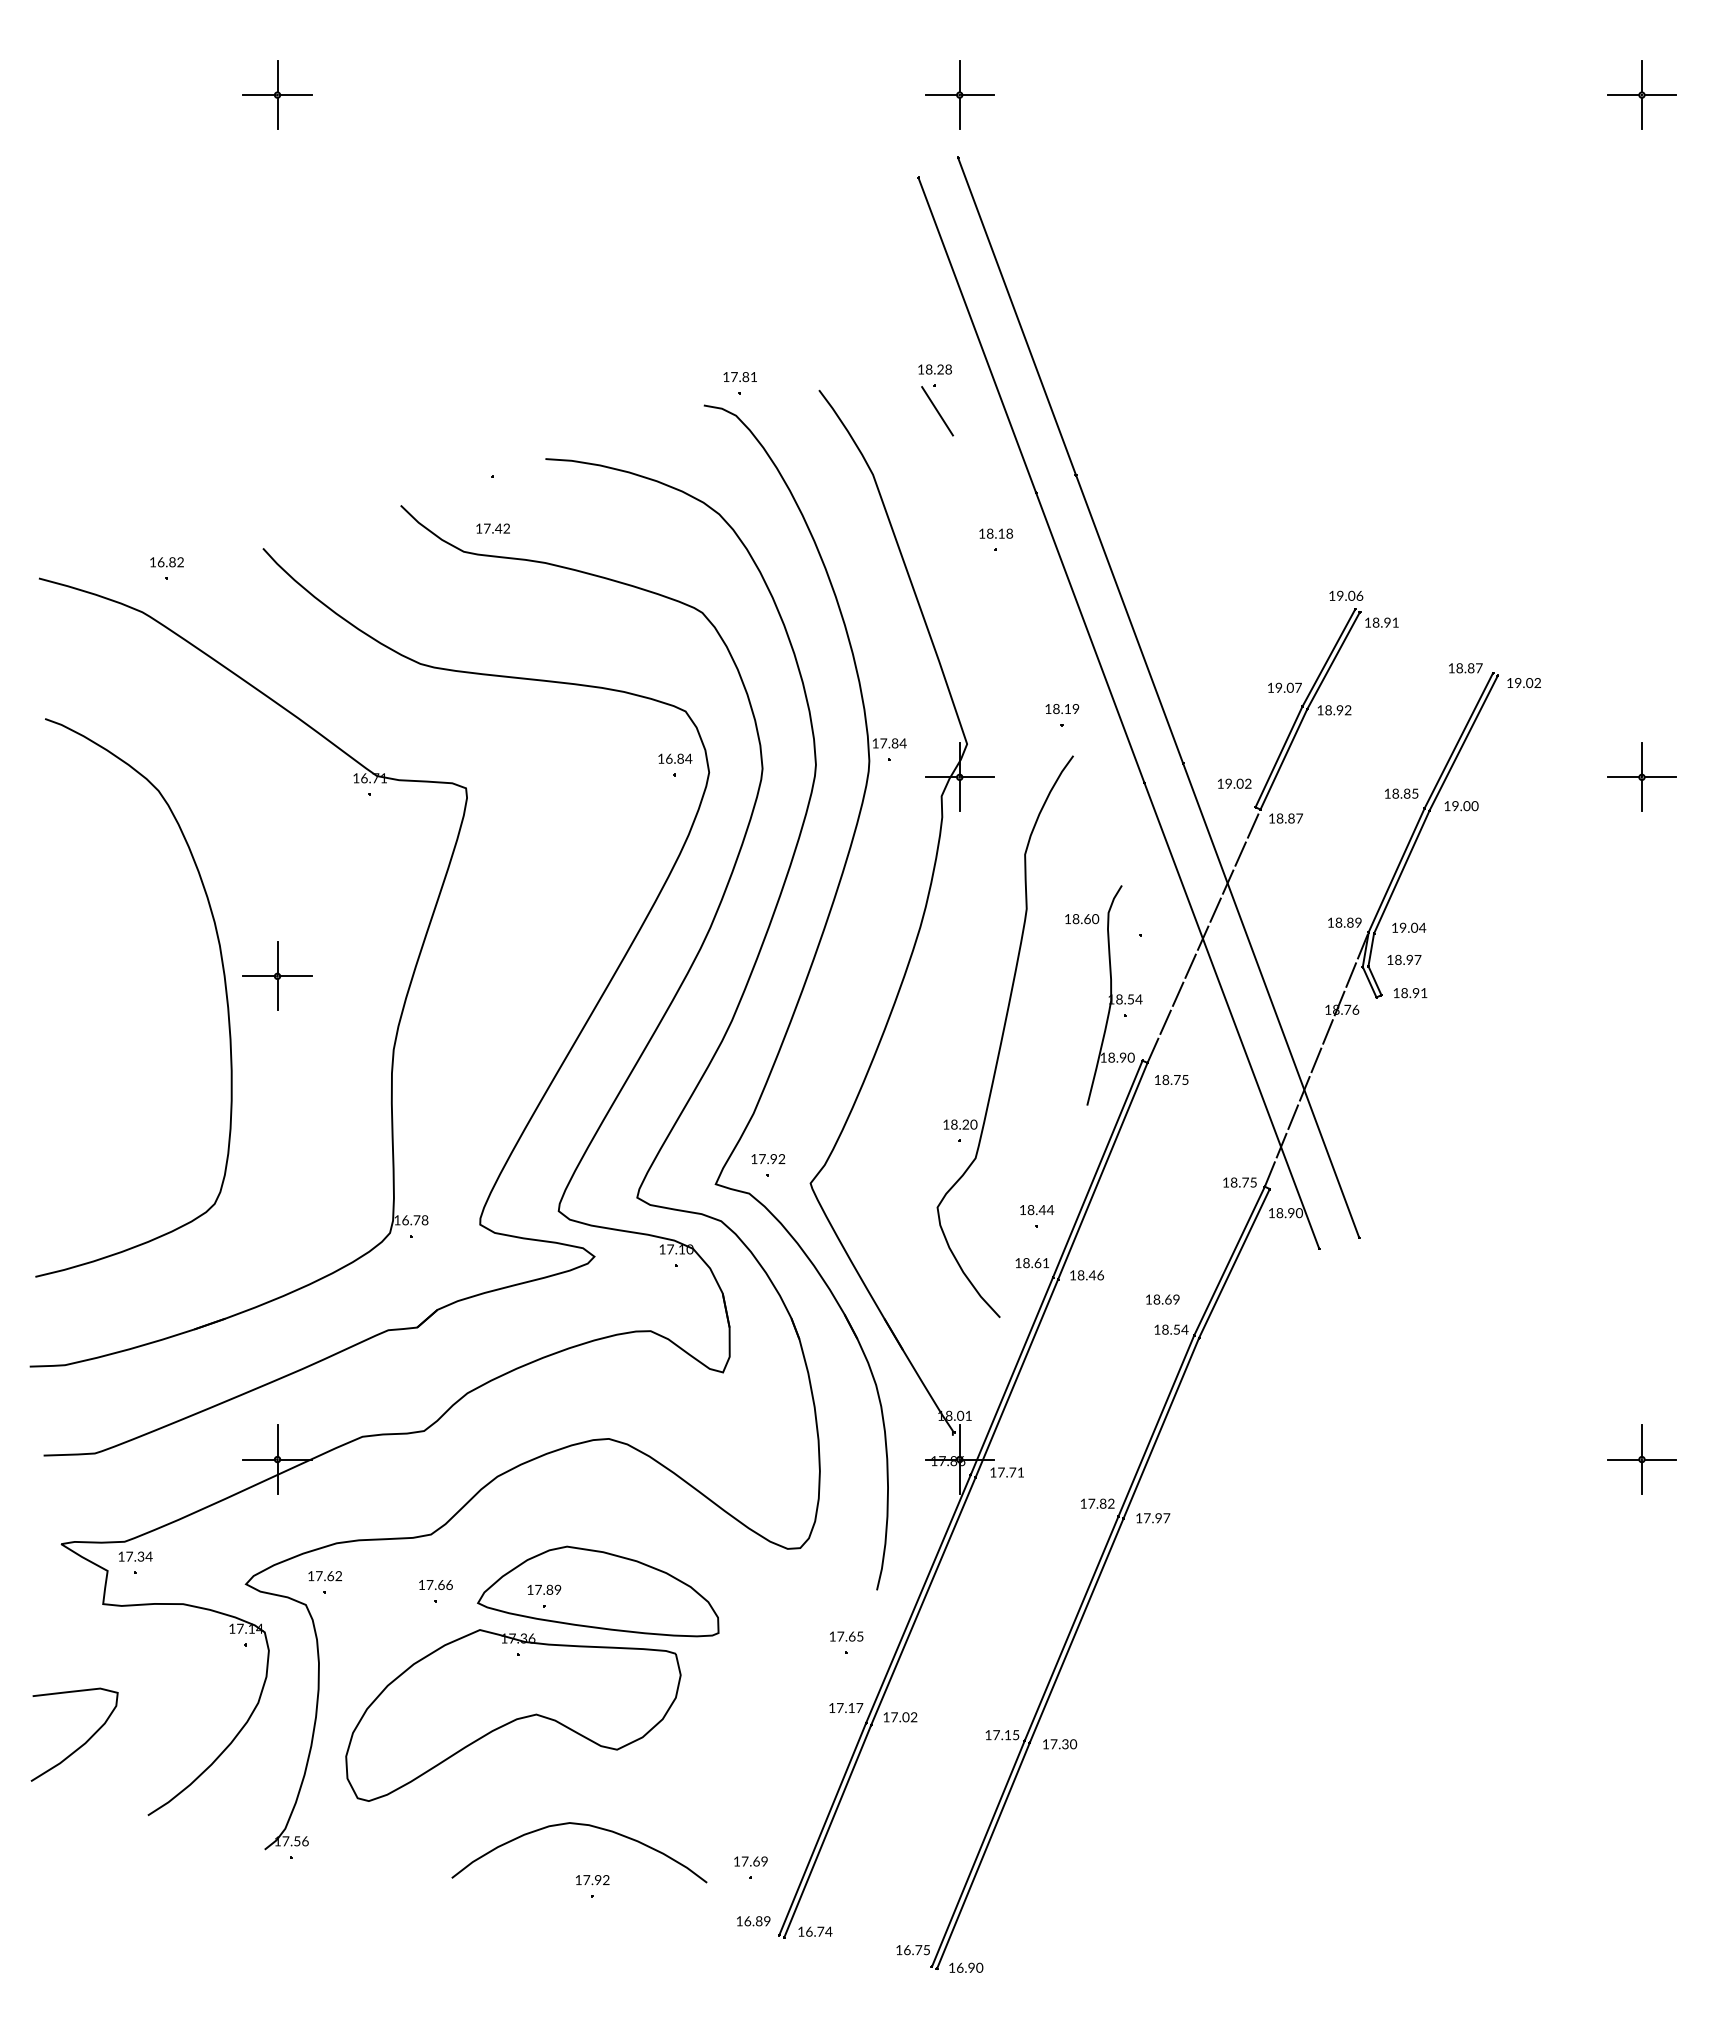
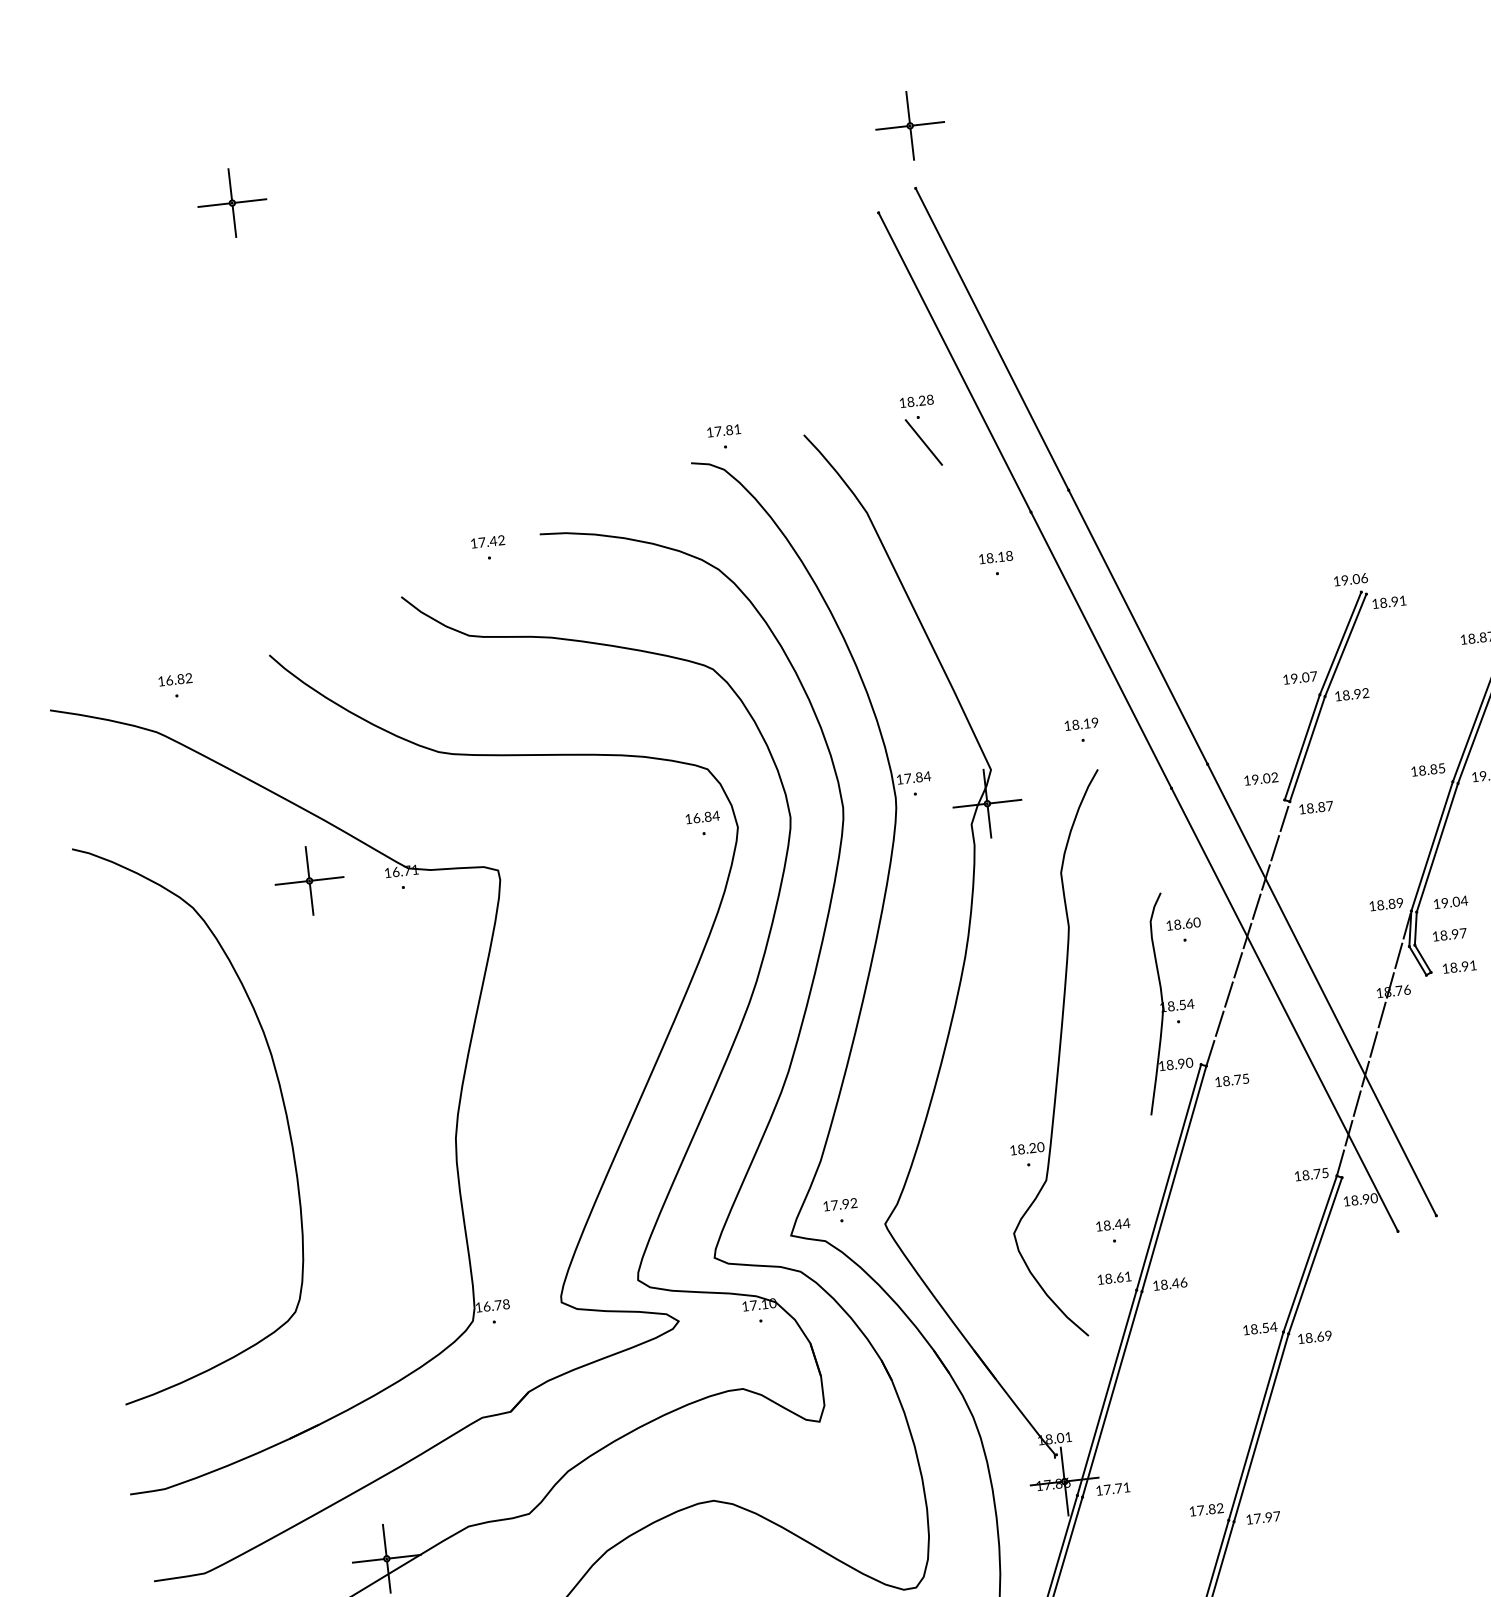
text: (492, 528) -> (487, 541), moved
text: (1082, 919) -> (1184, 924), moved
part: (277, 975) -> (309, 880), moved
text: (1162, 1299) -> (1314, 1337), moved

